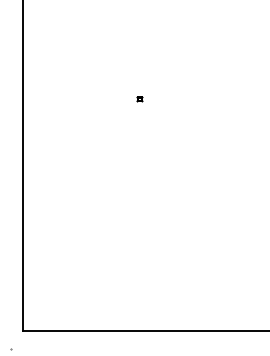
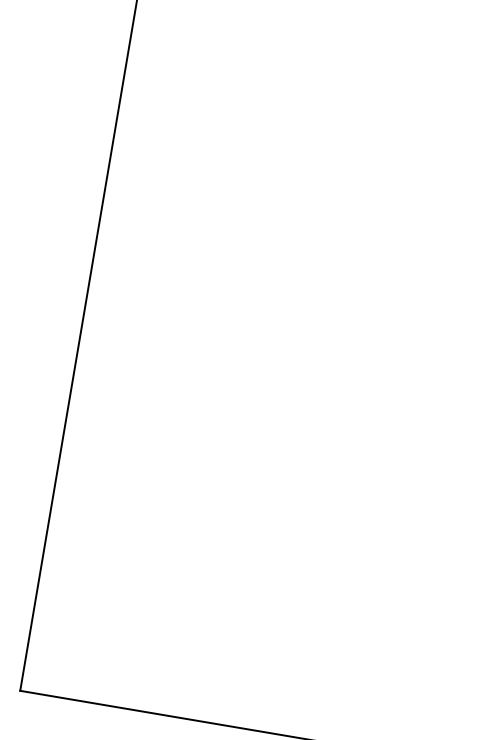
part: (139, 99) -> (344, 251), removed

